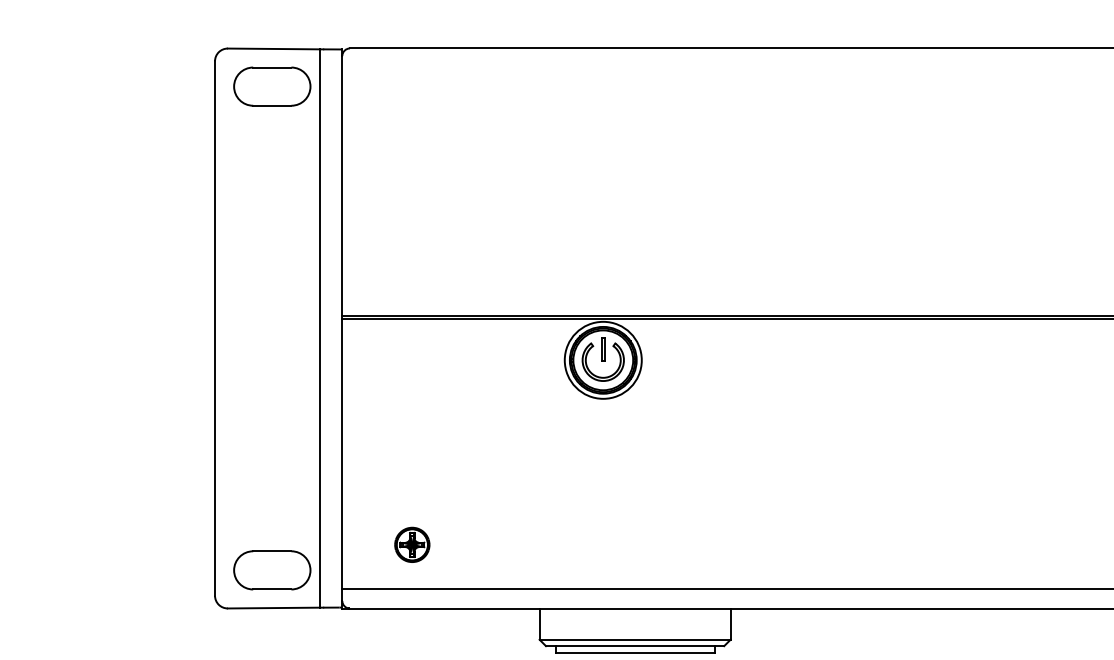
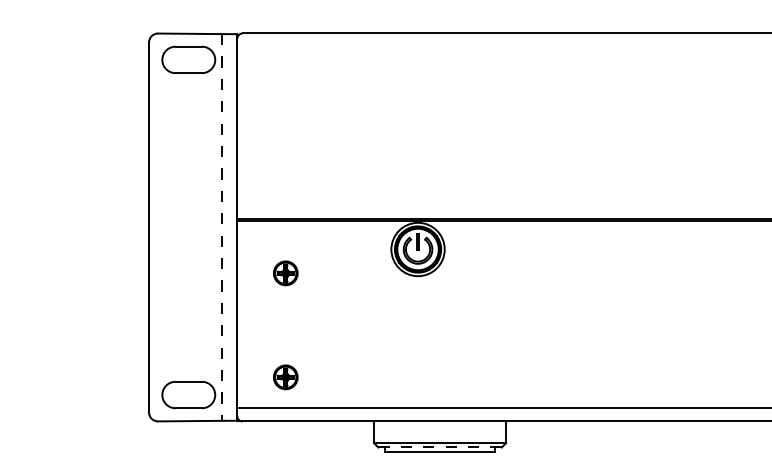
line: (319, 328) -> (221, 227), solid -> dashed
part: (411, 394) -> (285, 273), added
line: (635, 646) -> (440, 447), solid -> dashed

